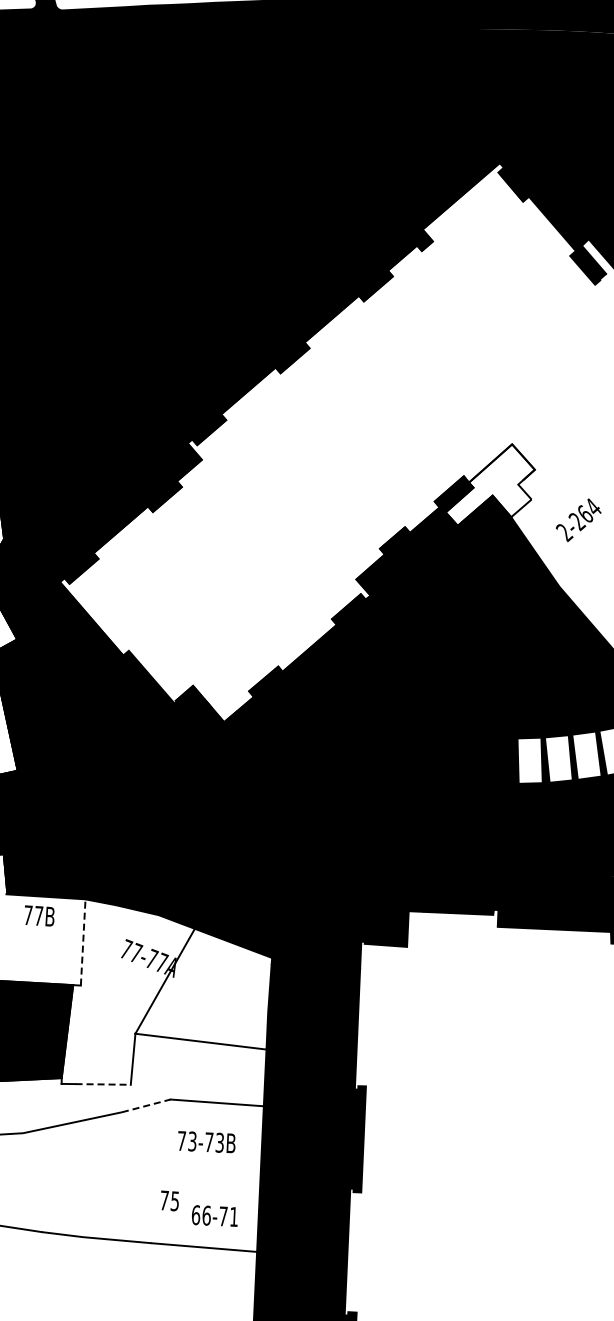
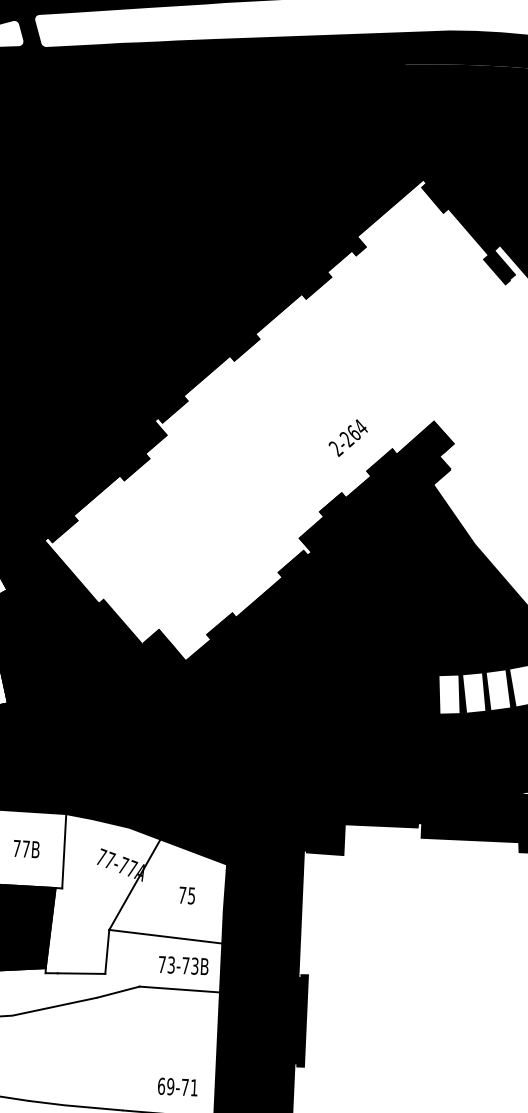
fill: (489, 484) -> (414, 456), added
text: (578, 519) -> (348, 437), moved
text: (39, 915) -> (26, 848), moved
line: (83, 941) -> (64, 850), dashed -> solid
line: (103, 1084) -> (81, 973), dashed -> solid
line: (146, 1105) -> (118, 991), dashed -> solid
text: (206, 1142) -> (183, 965), moved
text: (169, 1200) -> (186, 895), moved
text: (206, 1215) -> (170, 1086), 66-71 -> 69-71

